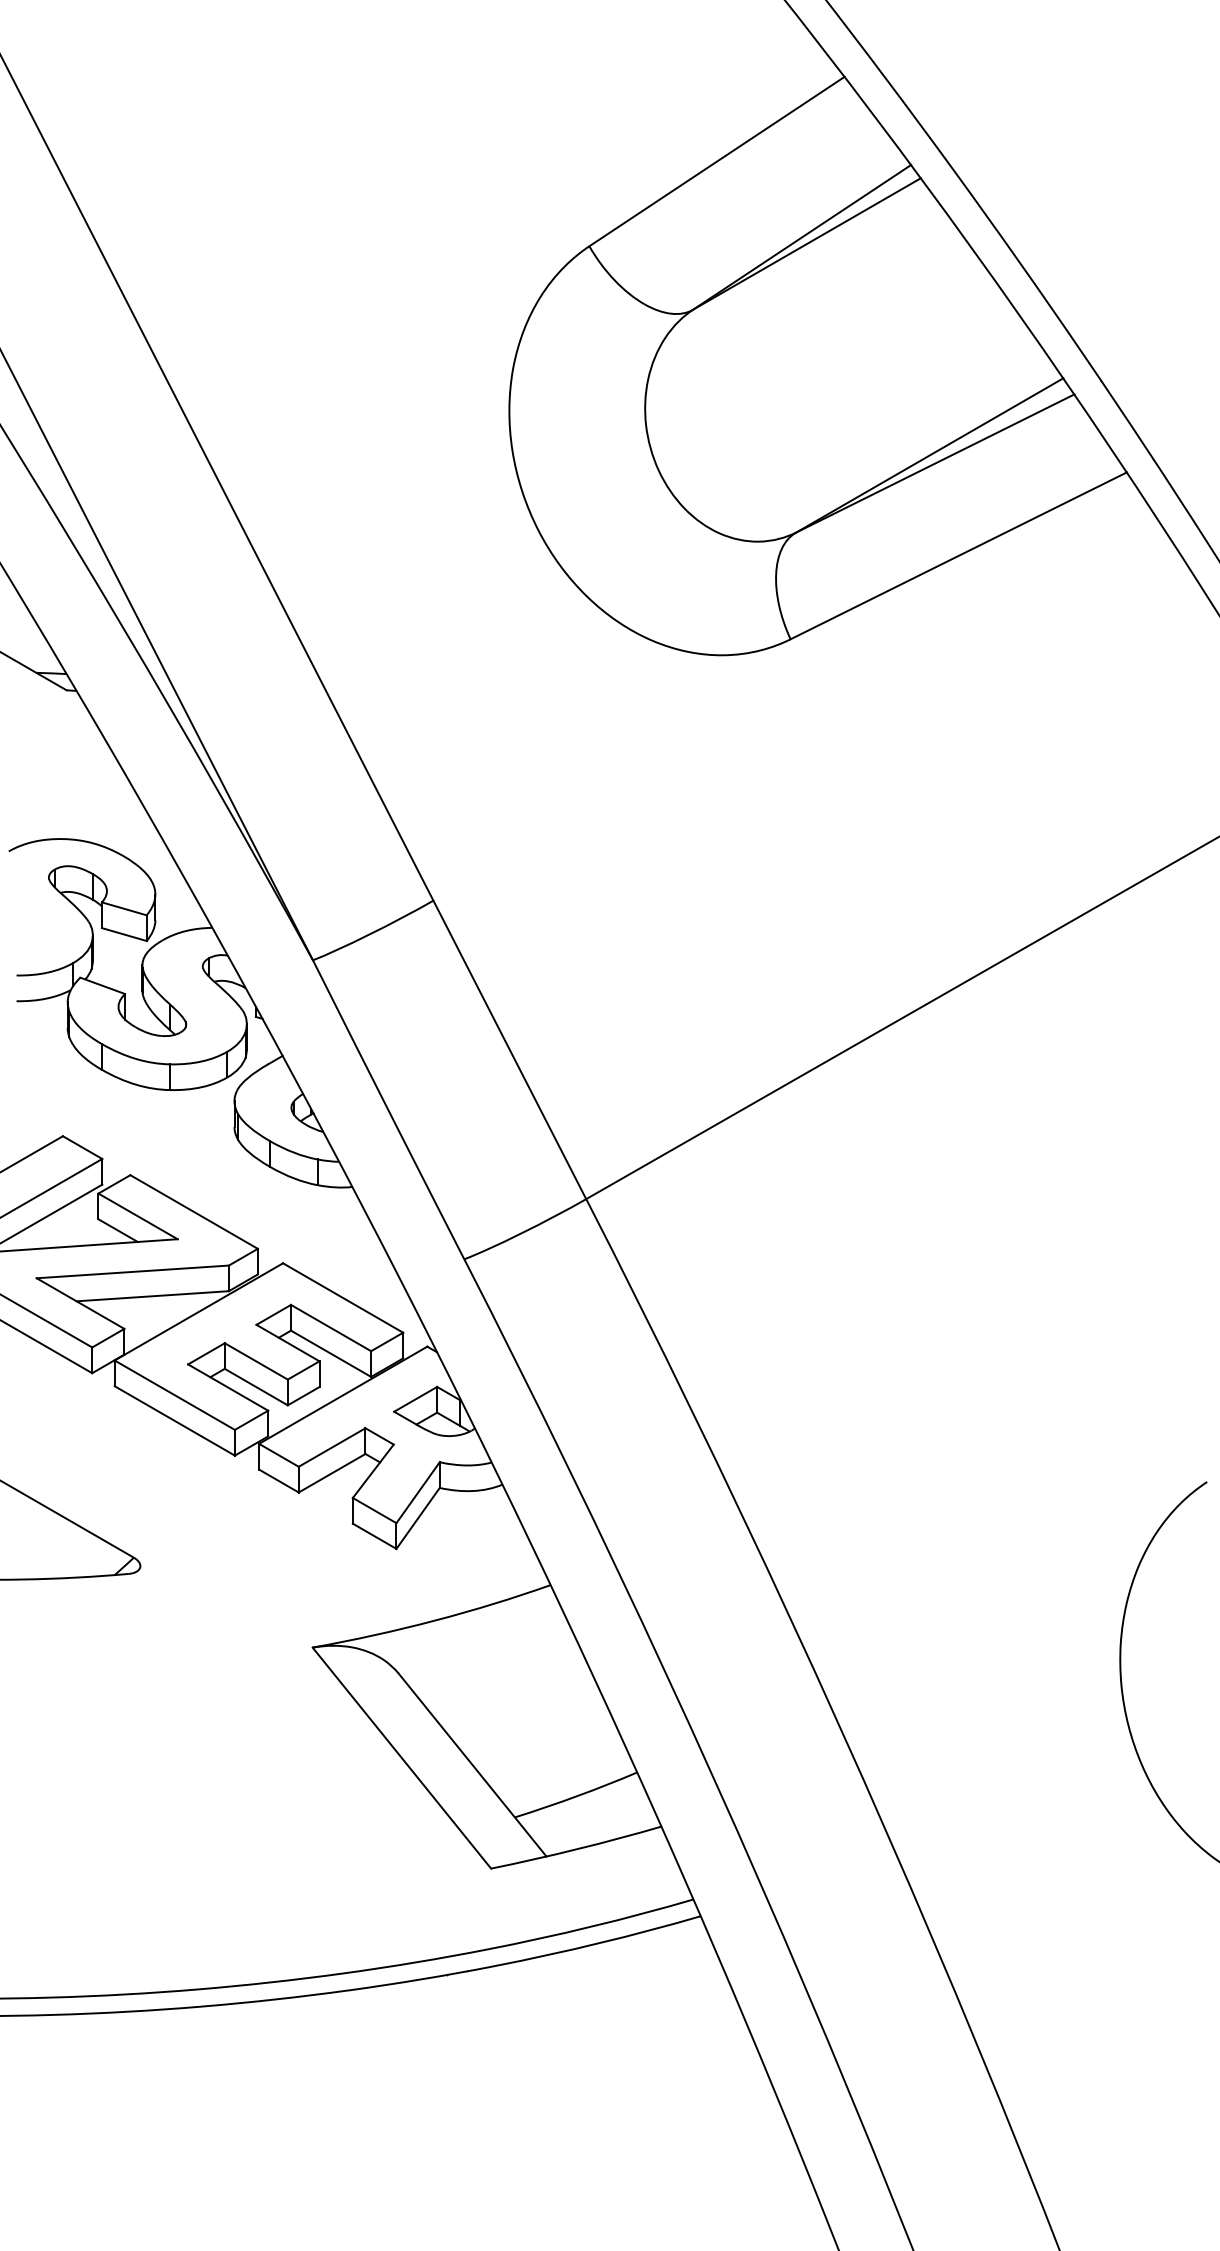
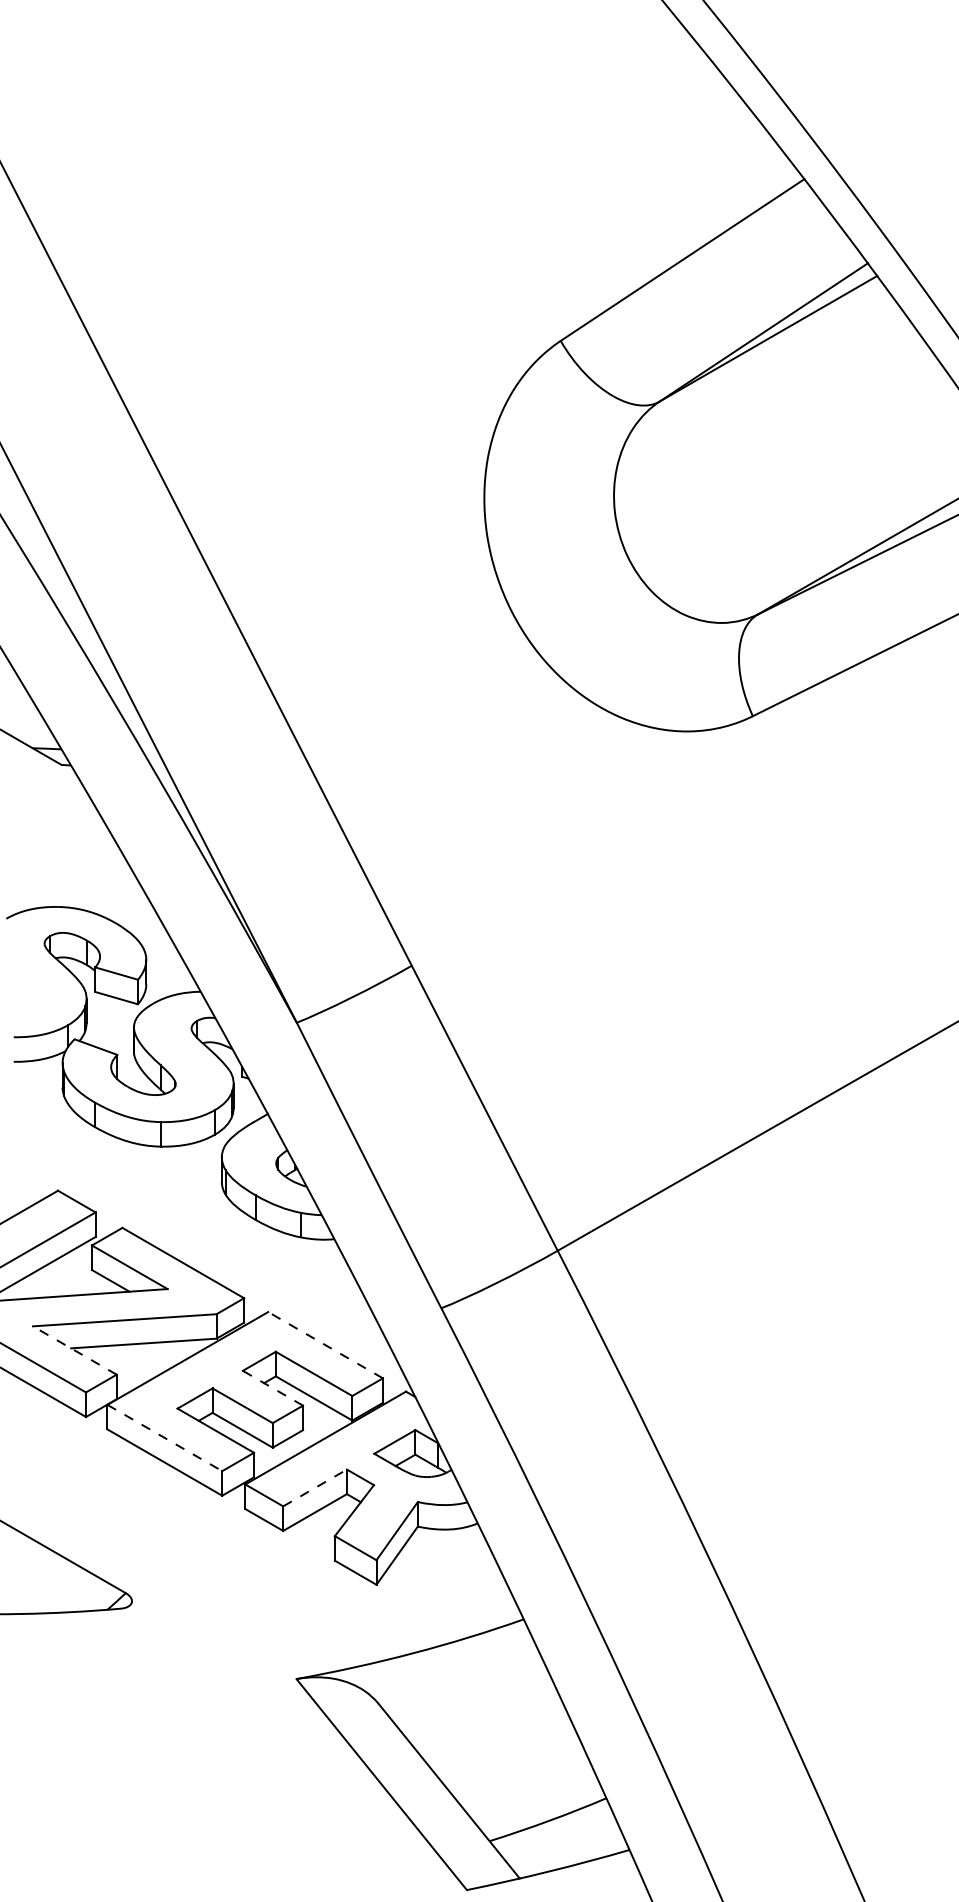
line: (342, 1297) -> (324, 1344), solid -> dashed
line: (80, 1303) -> (74, 1350), solid -> dashed
line: (287, 1342) -> (272, 1387), solid -> dashed
line: (175, 1395) -> (165, 1438), solid -> dashed
line: (332, 1447) -> (315, 1487), solid -> dashed

